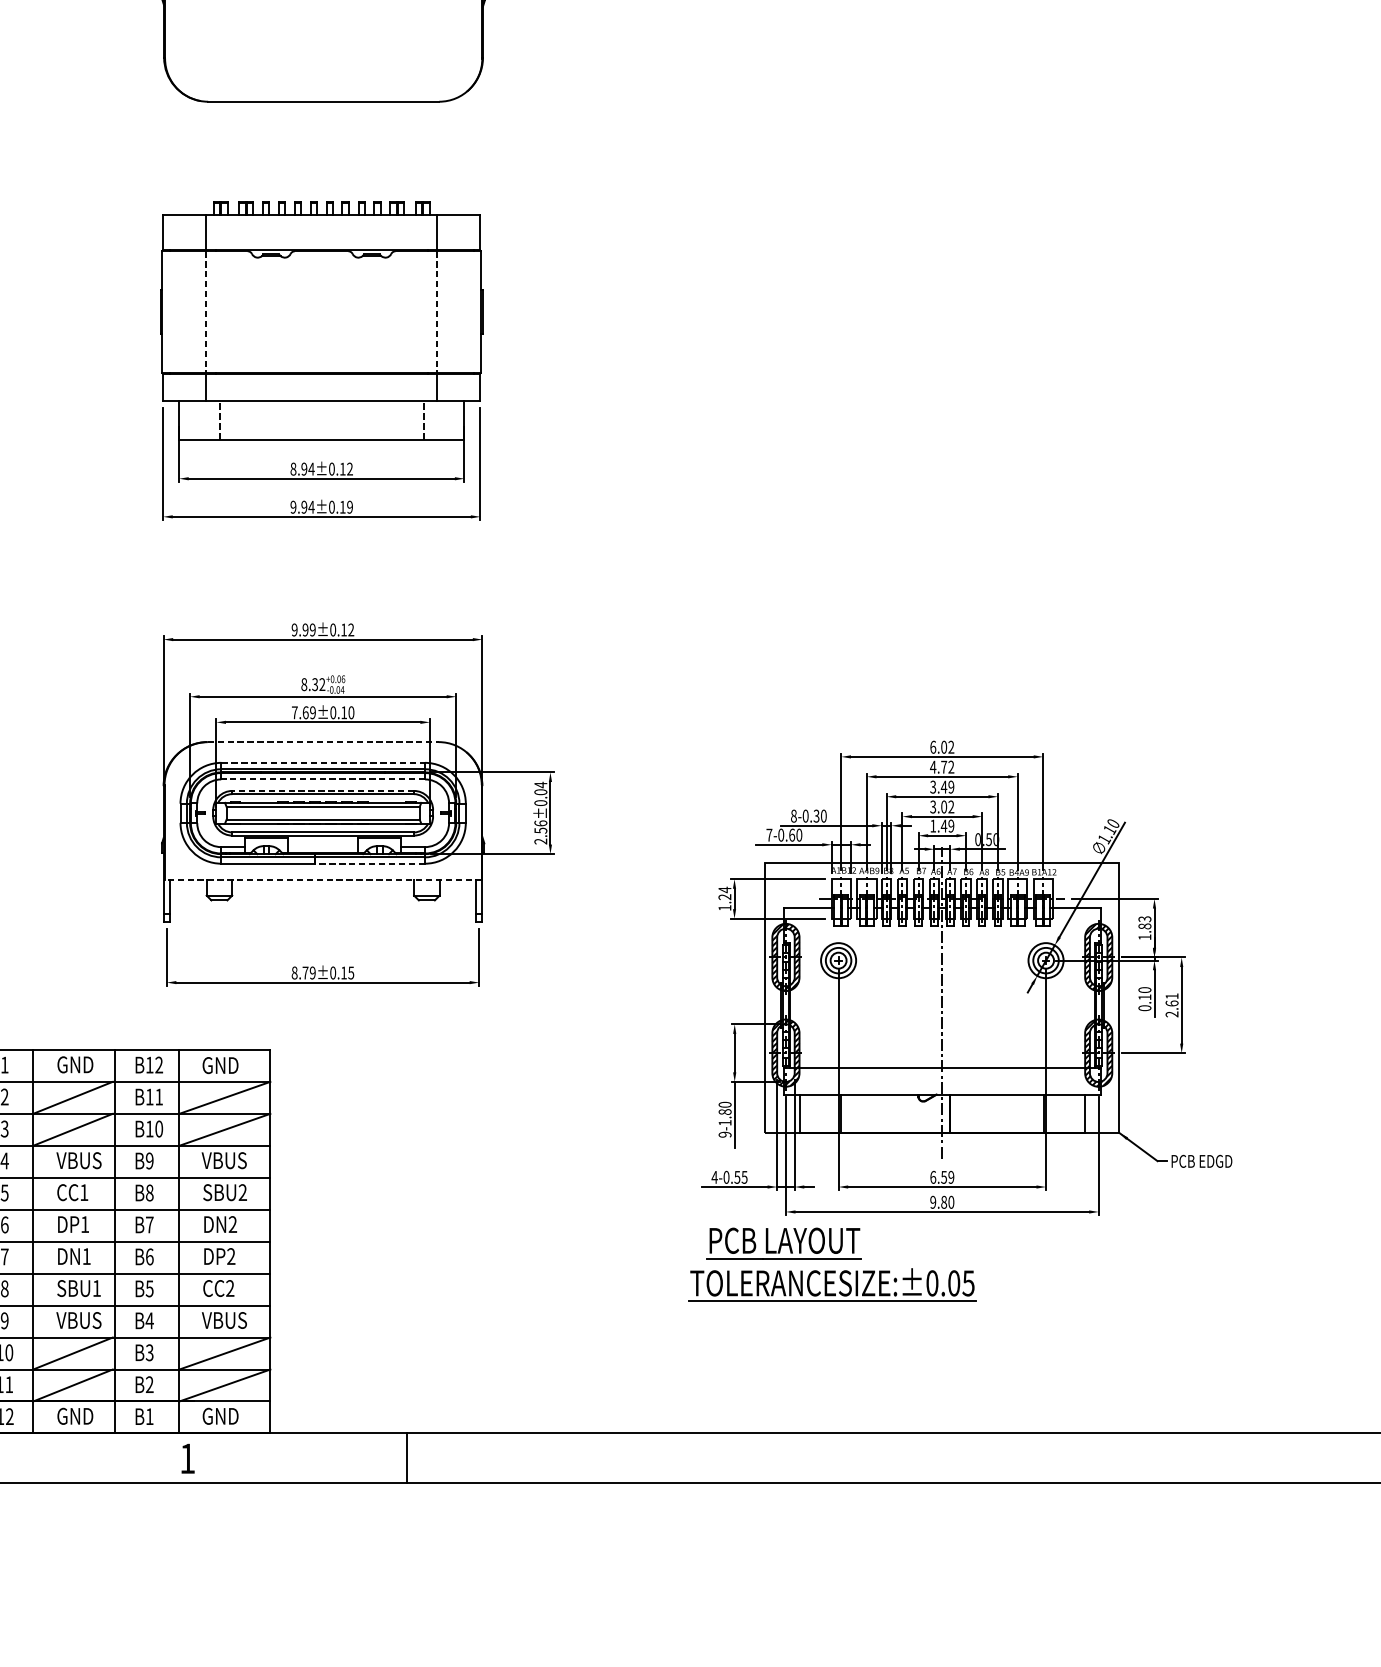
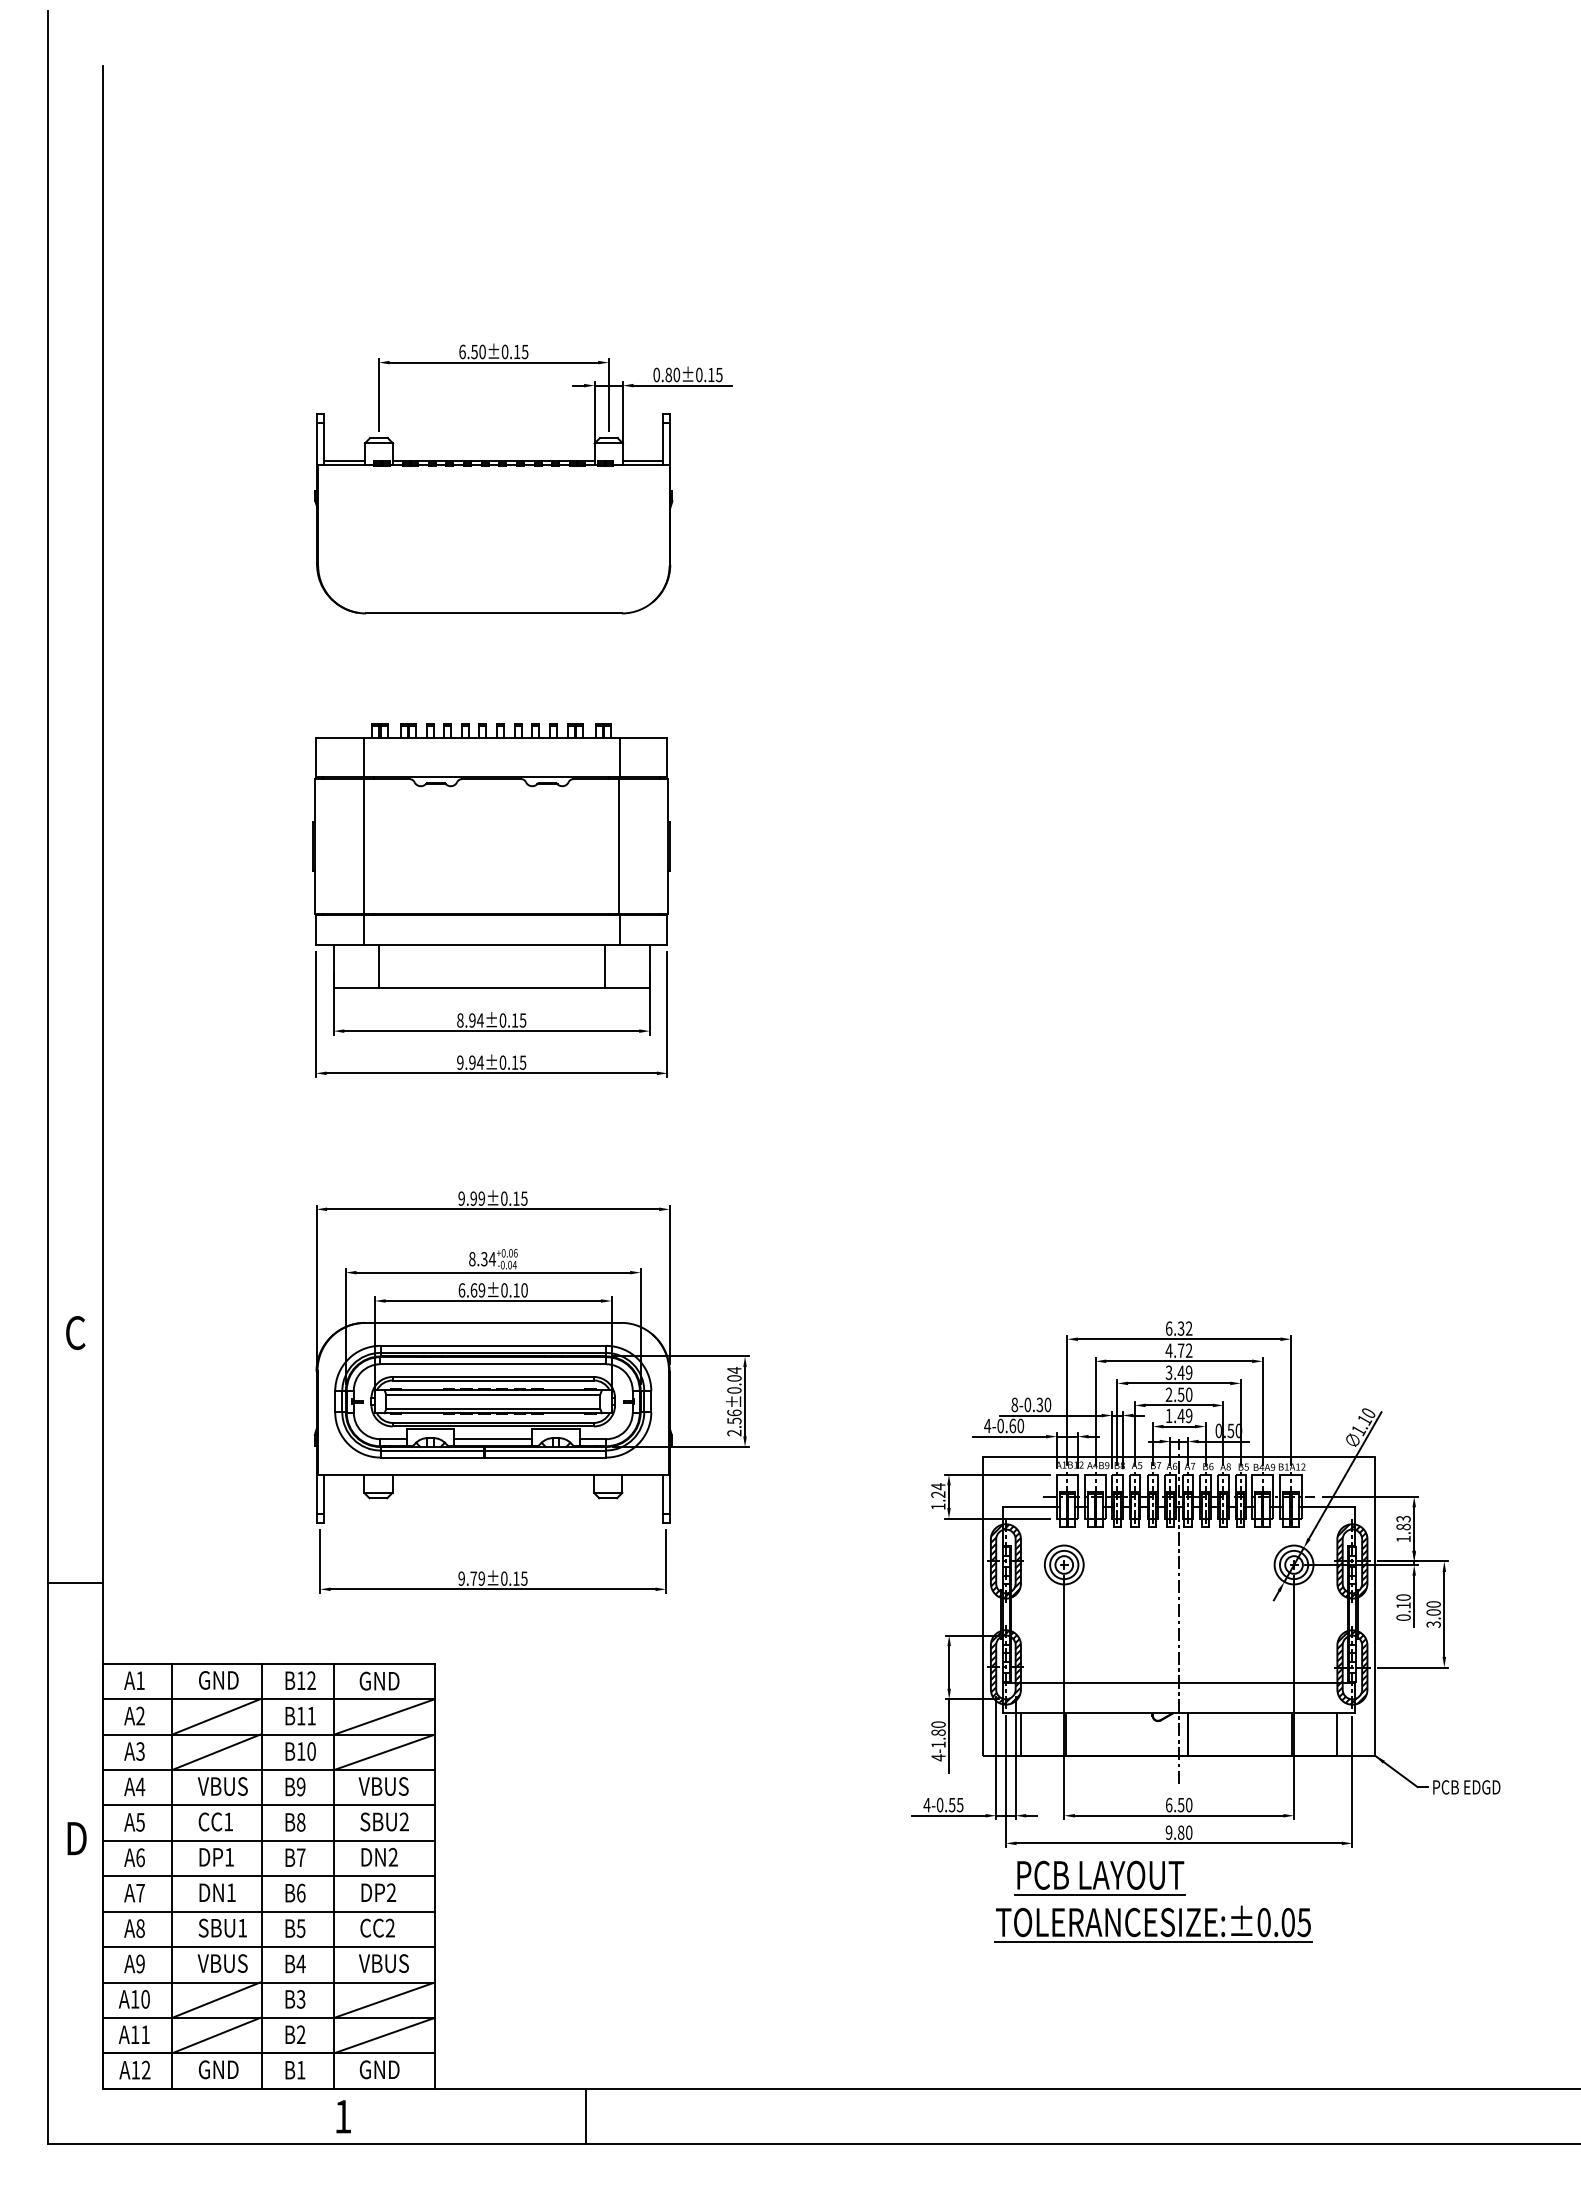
line: (206, 312) -> (363, 846), dashed -> solid
line: (437, 312) -> (619, 846), dashed -> solid
line: (219, 420) -> (378, 966), dashed -> solid
line: (423, 420) -> (604, 966), dashed -> solid
text: (349, 469) -> (522, 1020), 8.94±0.12 -> 8.94±0.15
text: (349, 507) -> (522, 1062), 9.94±0.19 -> 9.94±0.15
text: (351, 629) -> (524, 1198), 9.99±0.12 -> 9.99±0.15
text: (321, 684) -> (491, 1259), 8.32 -> 8.34
text: (294, 712) -> (461, 1290), 7.69±0.10 -> 6.69±0.10
line: (323, 741) -> (493, 1322), dashed -> solid
text: (943, 747) -> (1180, 1328), 6.02 -> 6.32
line: (323, 762) -> (493, 1345), dashed -> solid
line: (323, 779) -> (493, 1364), dashed -> solid
line: (323, 790) -> (493, 1376), dashed -> solid
text: (941, 806) -> (1178, 1394), 3.02 -> 2.50
text: (769, 834) -> (987, 1425), 7-0.60 -> 4-0.60
line: (323, 847) -> (493, 1439), added
line: (370, 863) -> (545, 1457), dashed -> solid
line: (323, 879) -> (493, 1475), dashed -> solid
text: (294, 972) -> (461, 1578), 8.79±0.15 -> 9.79±0.15
text: (1171, 1005) -> (1433, 1614), 2.61 -> 3.00
text: (725, 1134) -> (938, 1757), 9-1.80 -> 4-1.80
text: (950, 1177) -> (1188, 1805), 6.59 -> 6.50
part: (832, 1264) -> (1153, 1901), moved

